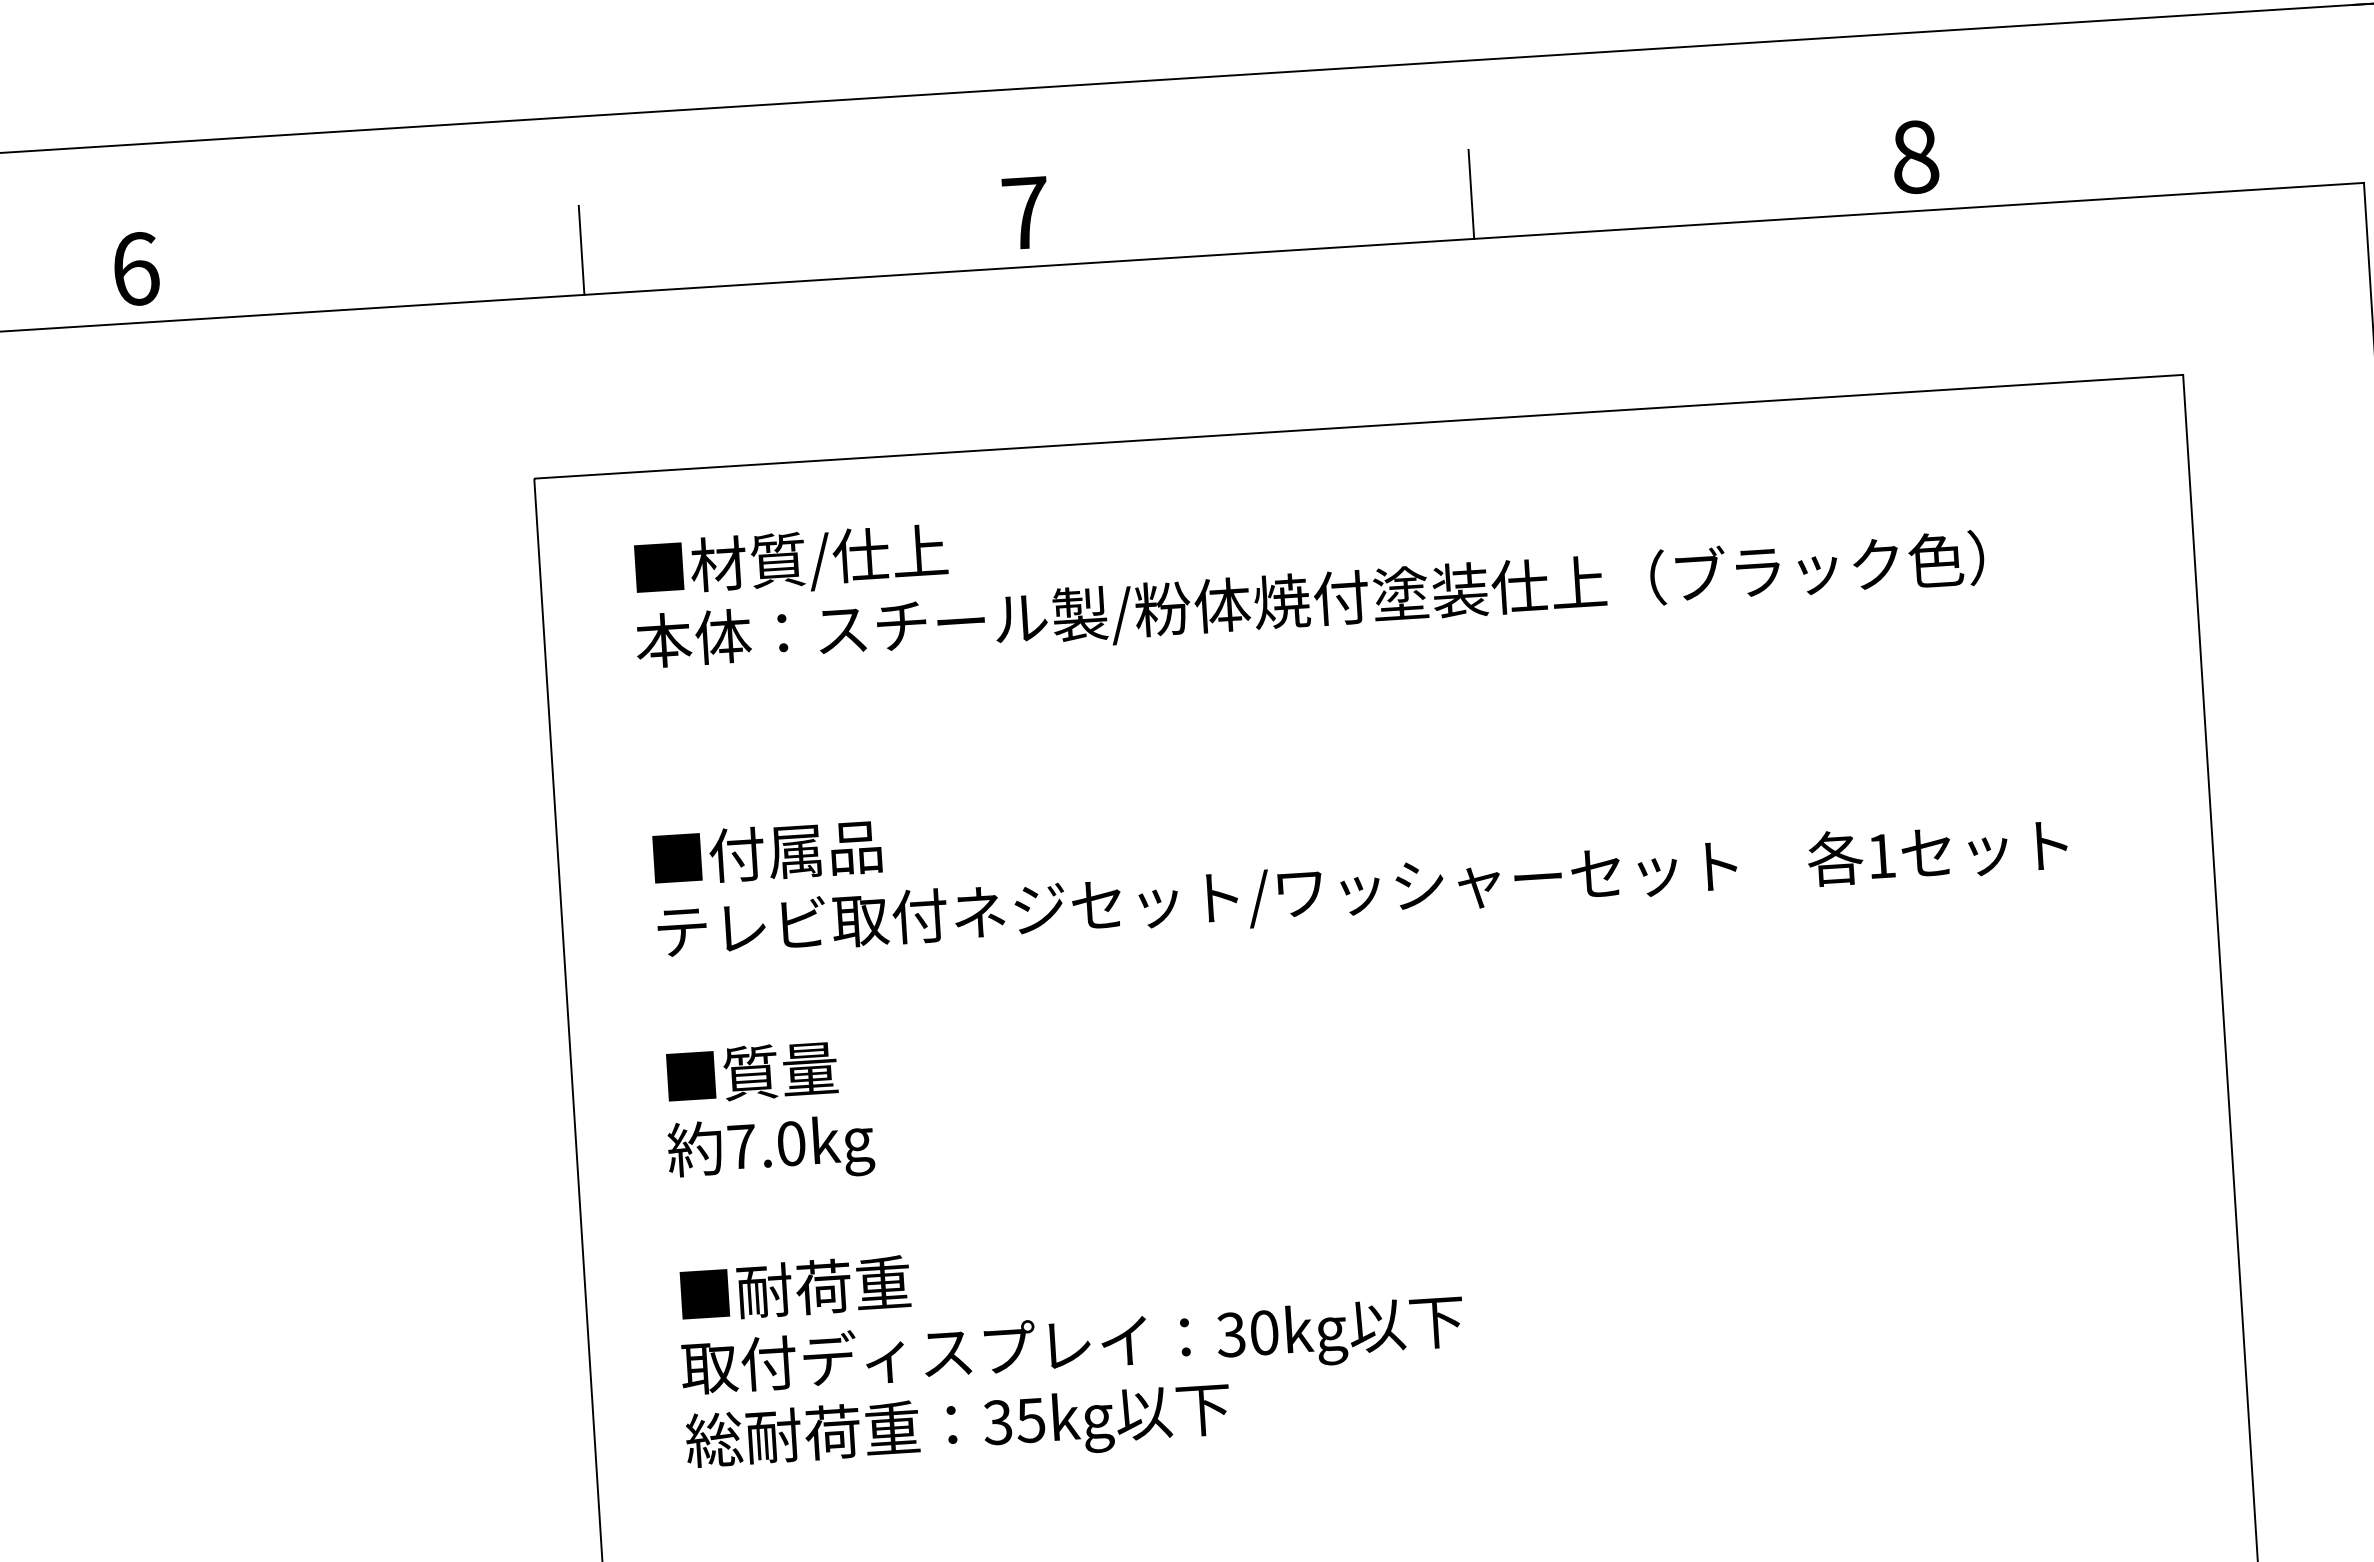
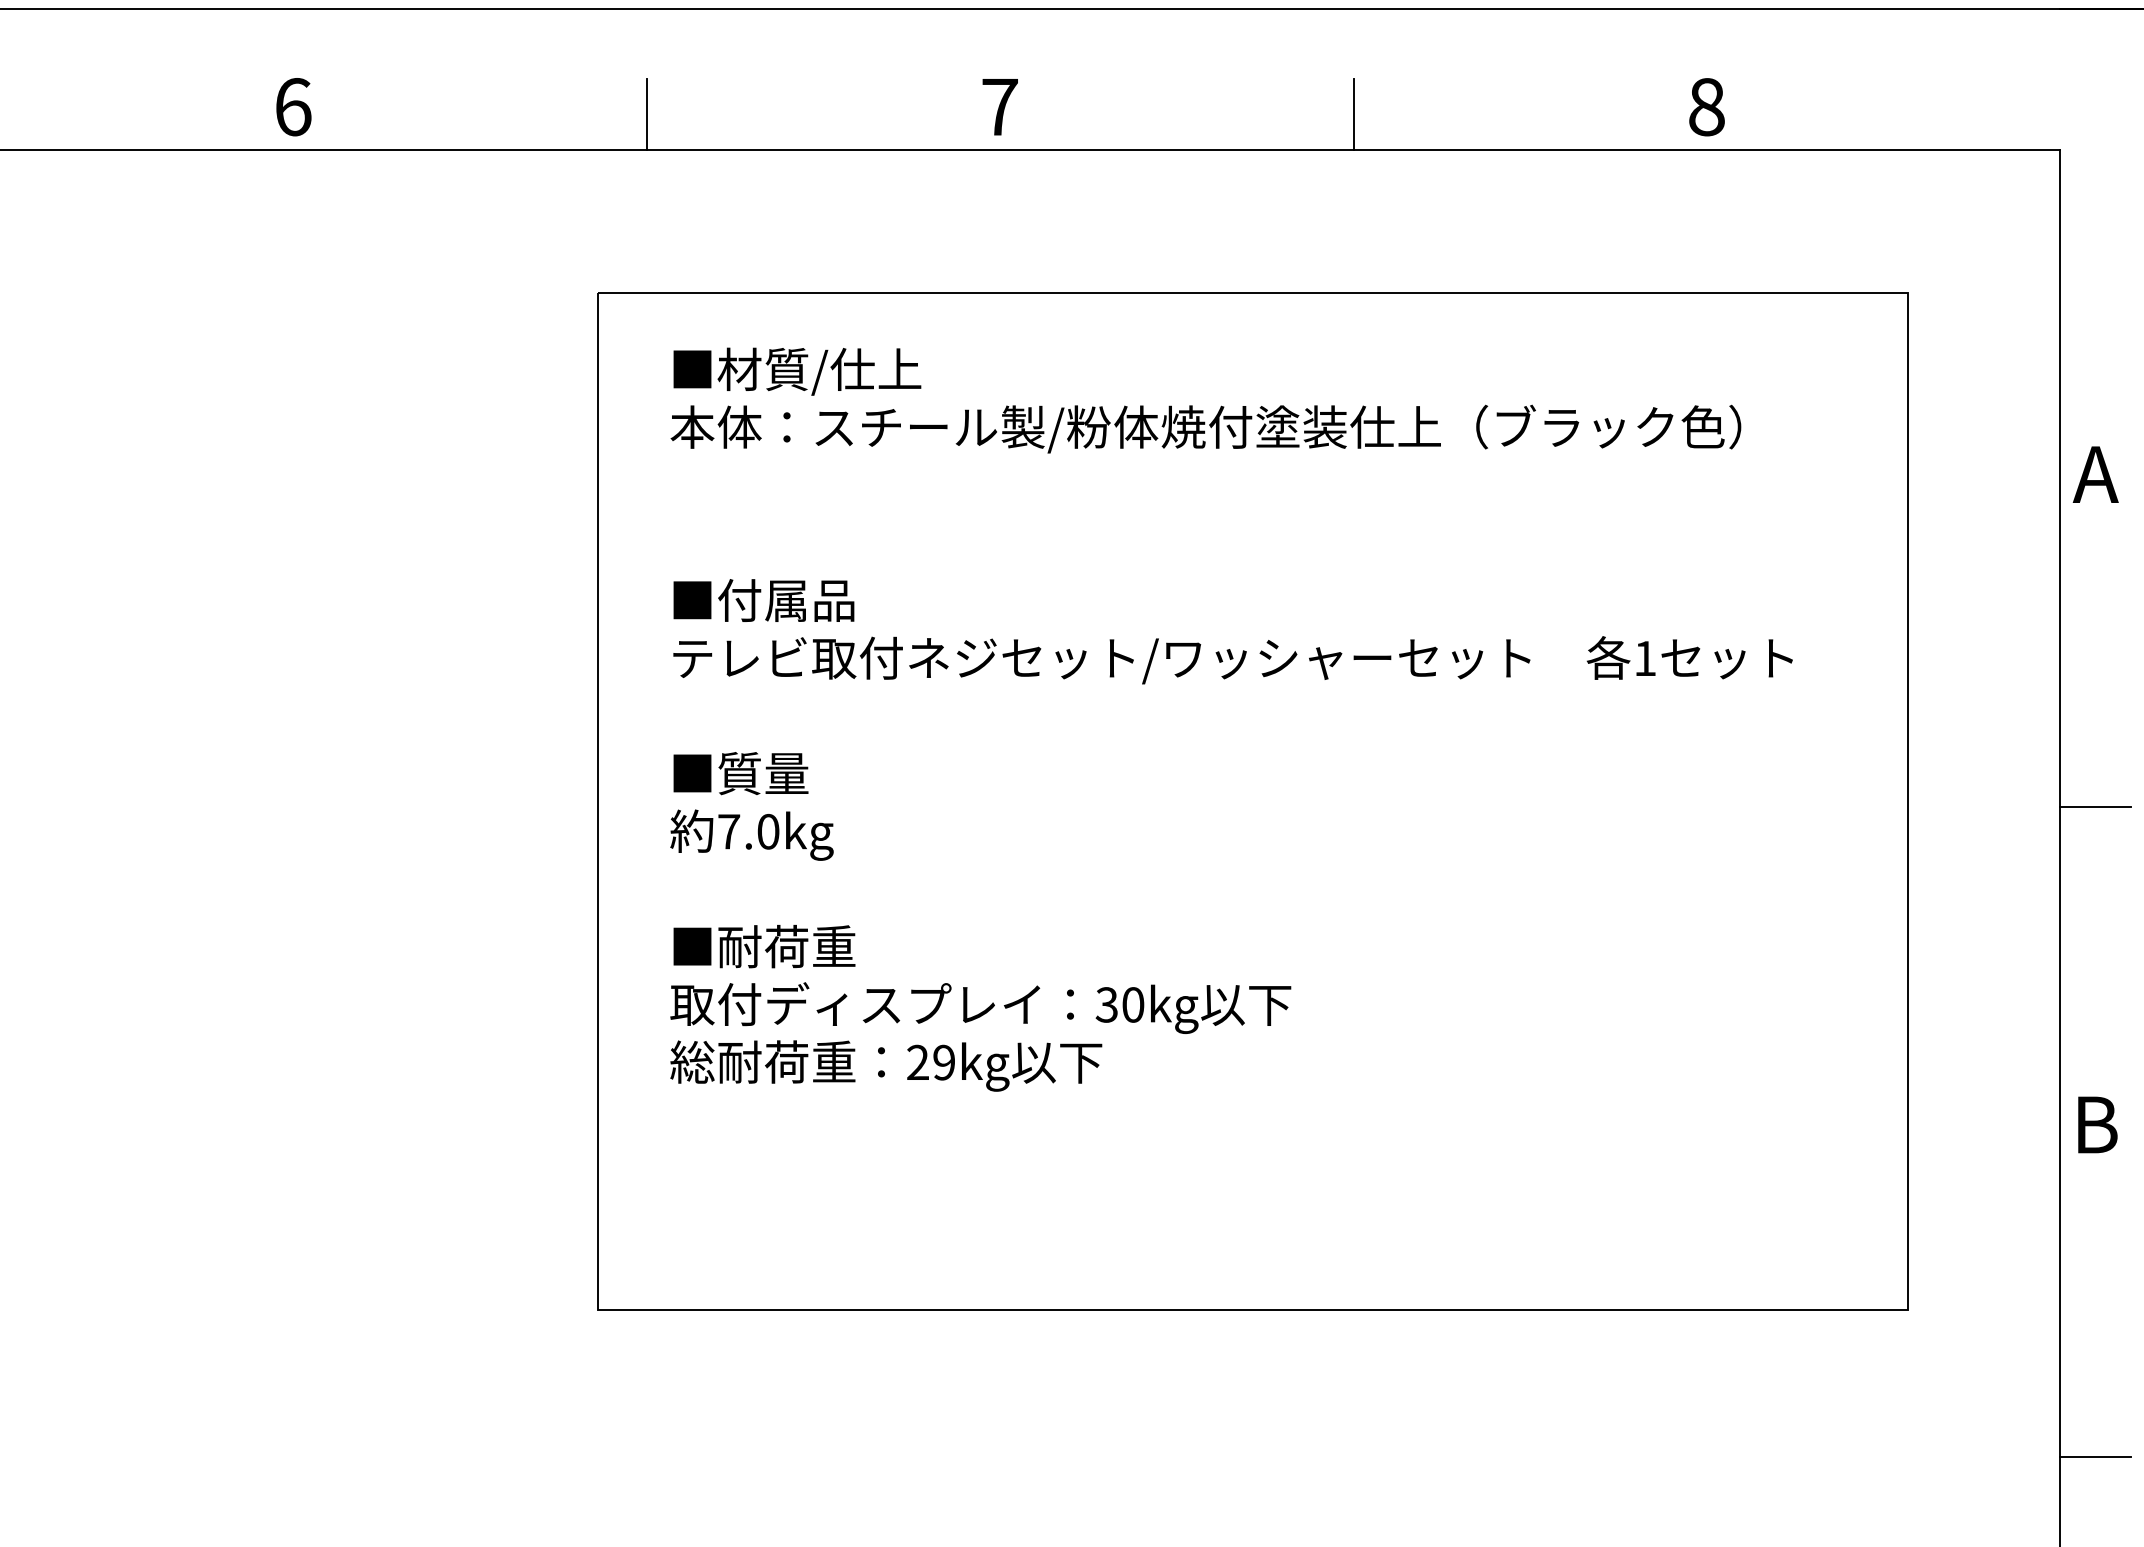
text: (1013, 1421) -> (930, 1062), 35kg -> 29kg

